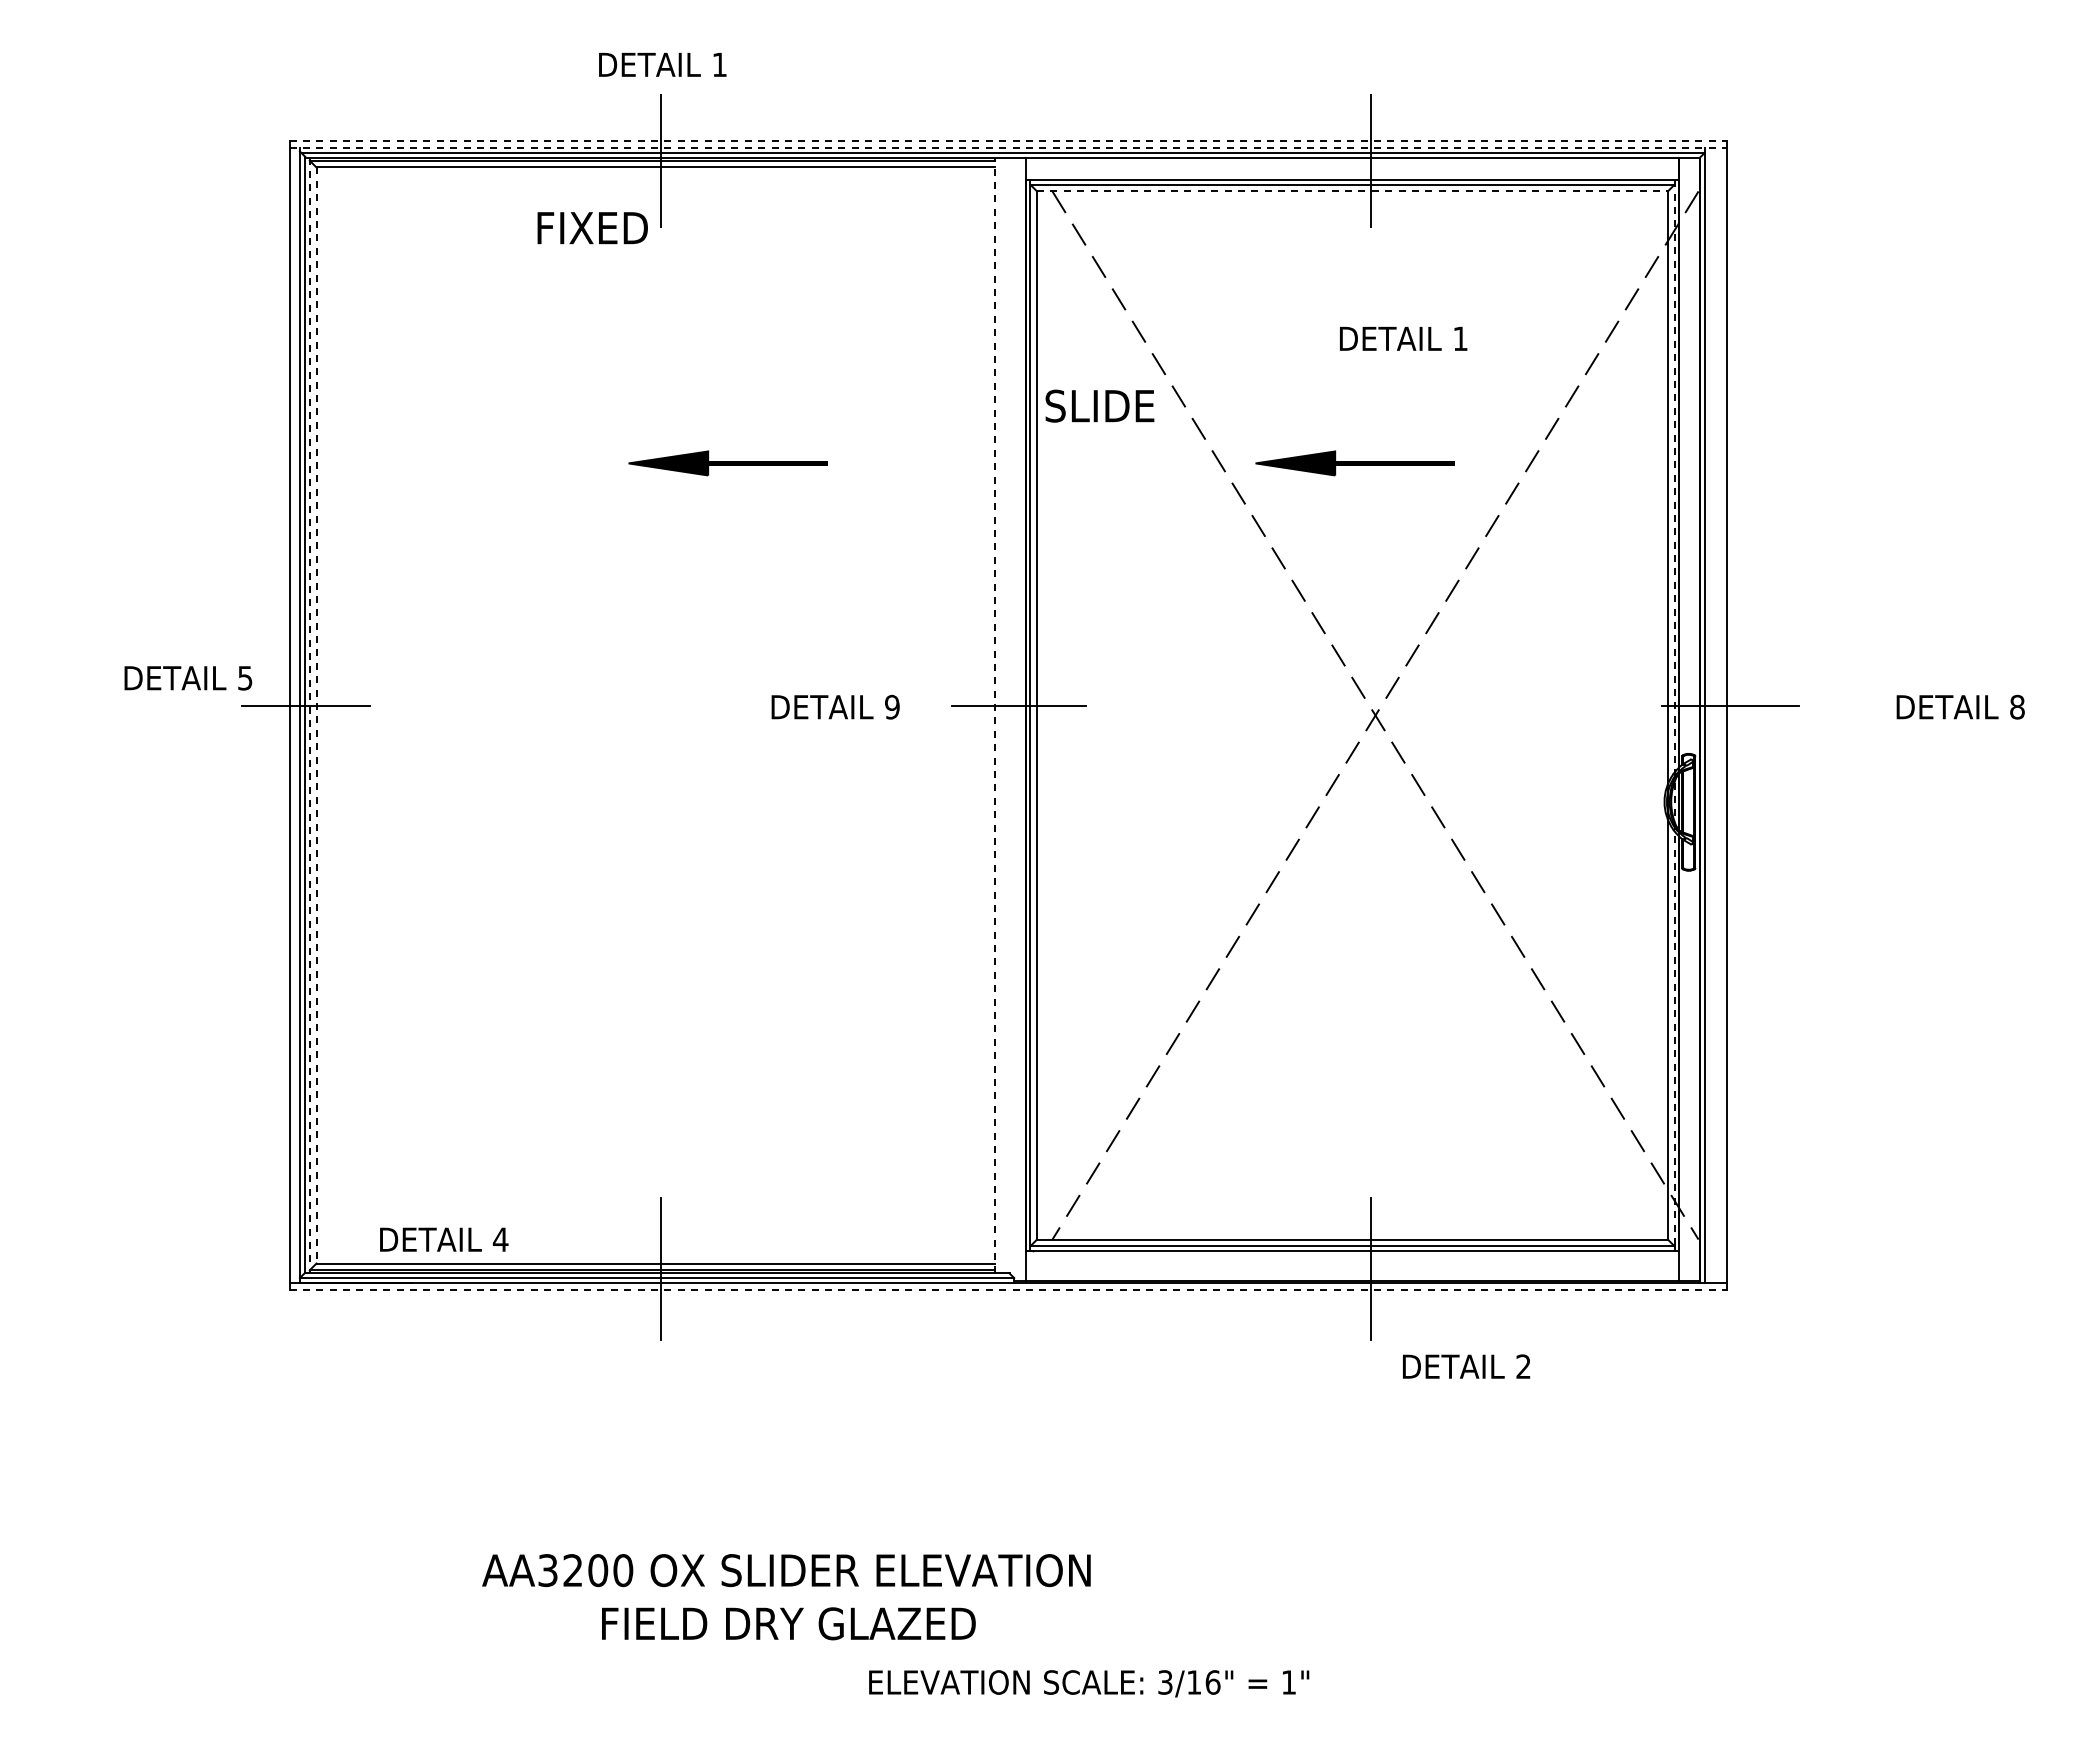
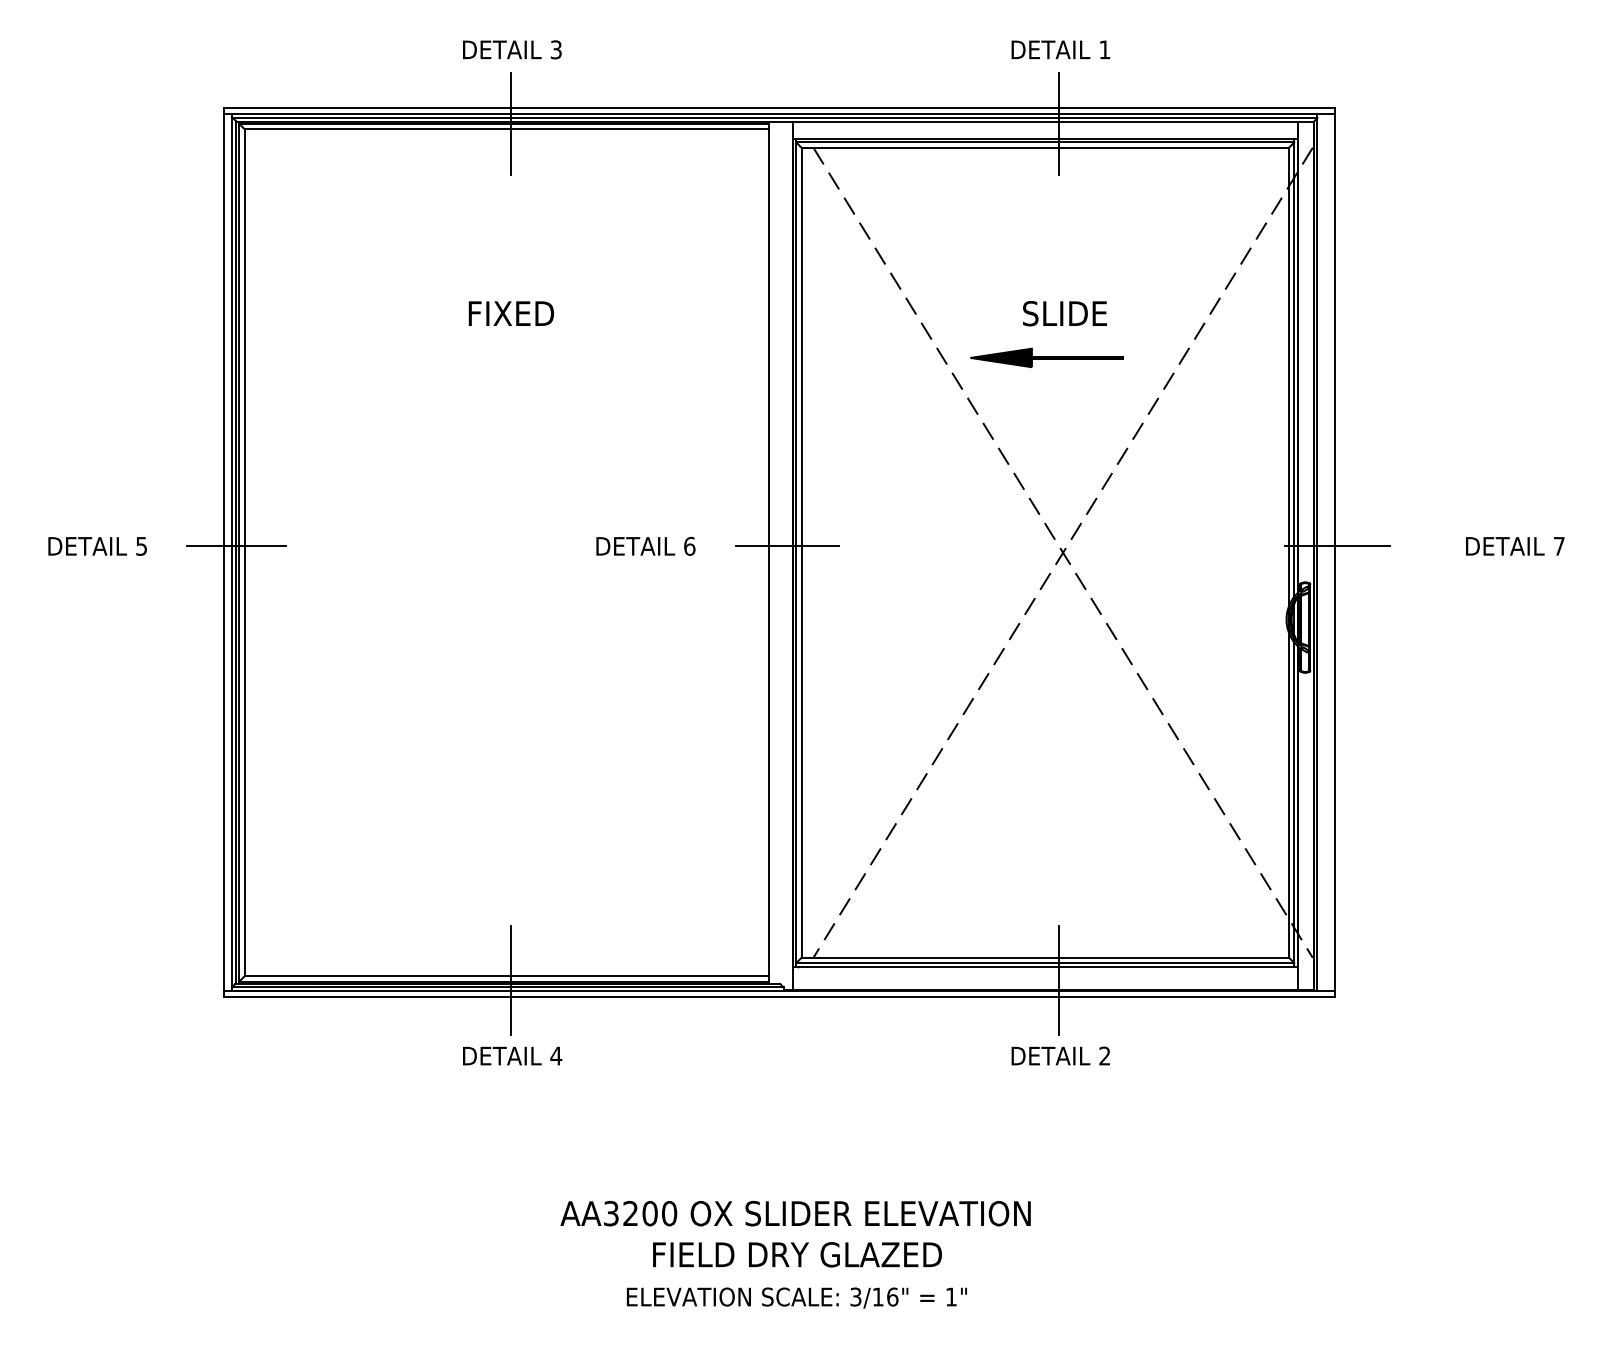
text: (719, 64) -> (556, 49), 1 -> 3
line: (1008, 140) -> (779, 108), dashed -> solid
line: (1008, 148) -> (779, 114), dashed -> solid
line: (1352, 191) -> (1045, 147), dashed -> solid
text: (592, 228) -> (511, 313), moved
text: (1403, 338) -> (1060, 49), moved
text: (1099, 405) -> (1064, 313), moved
part: (727, 463) -> (562, 357), removed
text: (188, 678) -> (97, 546), moved
text: (892, 706) -> (689, 545), 9 -> 6
text: (2017, 706) -> (1559, 545), 8 -> 7
line: (1674, 713) -> (1294, 551), dashed -> solid
line: (309, 715) -> (239, 552), dashed -> solid
line: (995, 715) -> (769, 552), dashed -> solid
line: (316, 716) -> (244, 553), dashed -> solid
text: (444, 1239) -> (512, 1055), moved
line: (1008, 1290) -> (779, 997), dashed -> solid
text: (1466, 1366) -> (1060, 1055), moved
text: (786, 1597) -> (795, 1234), moved
text: (1089, 1683) -> (797, 1297), moved

